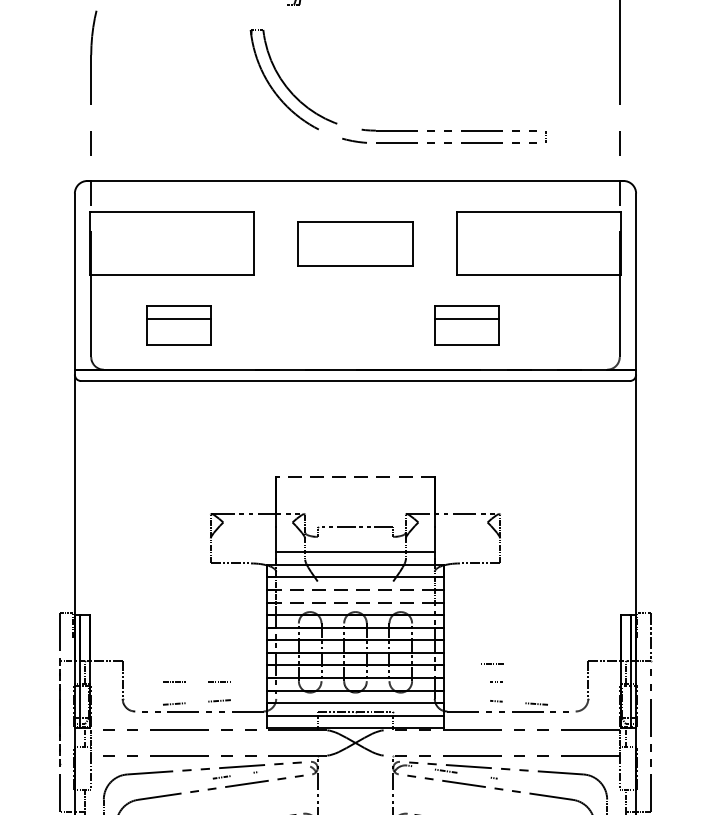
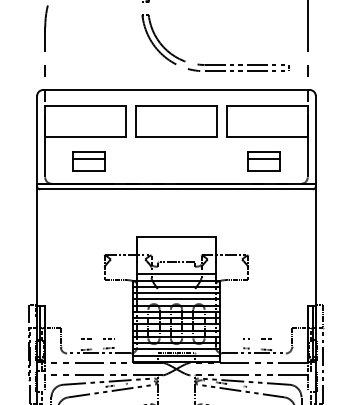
part: (397, 129) -> (215, 64), moved
part: (355, 244) -> (176, 121), size x1.43
part: (466, 324) -> (263, 161), moved
line: (355, 475) -> (176, 236), dashed -> solid
line: (355, 590) -> (176, 293), dashed -> solid
line: (355, 602) -> (176, 299), dashed -> solid
line: (490, 663) -> (265, 338), moved

